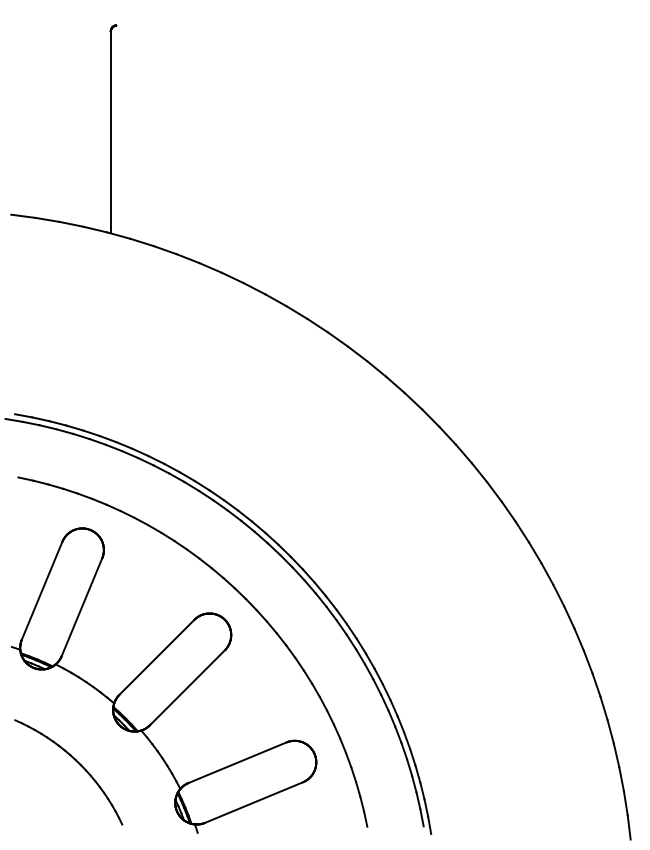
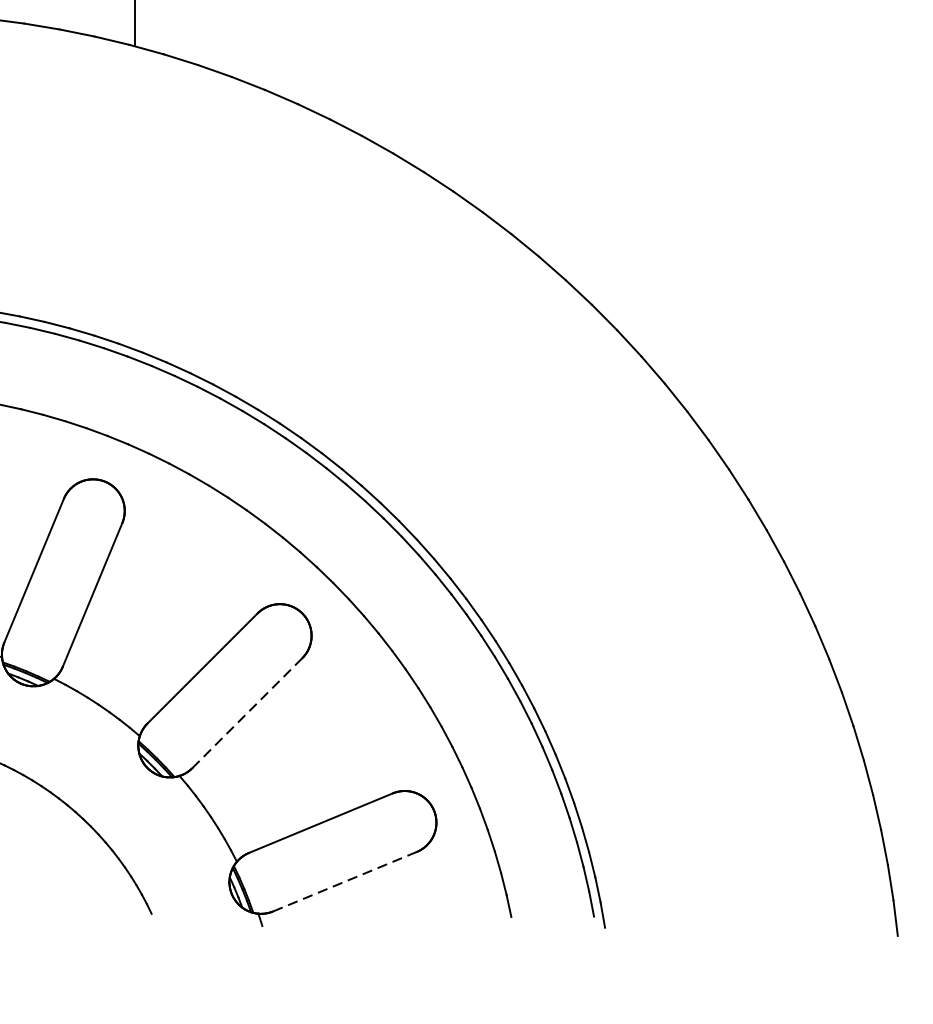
line: (187, 687) -> (247, 712), solid -> dashed
line: (254, 802) -> (345, 881), solid -> dashed

